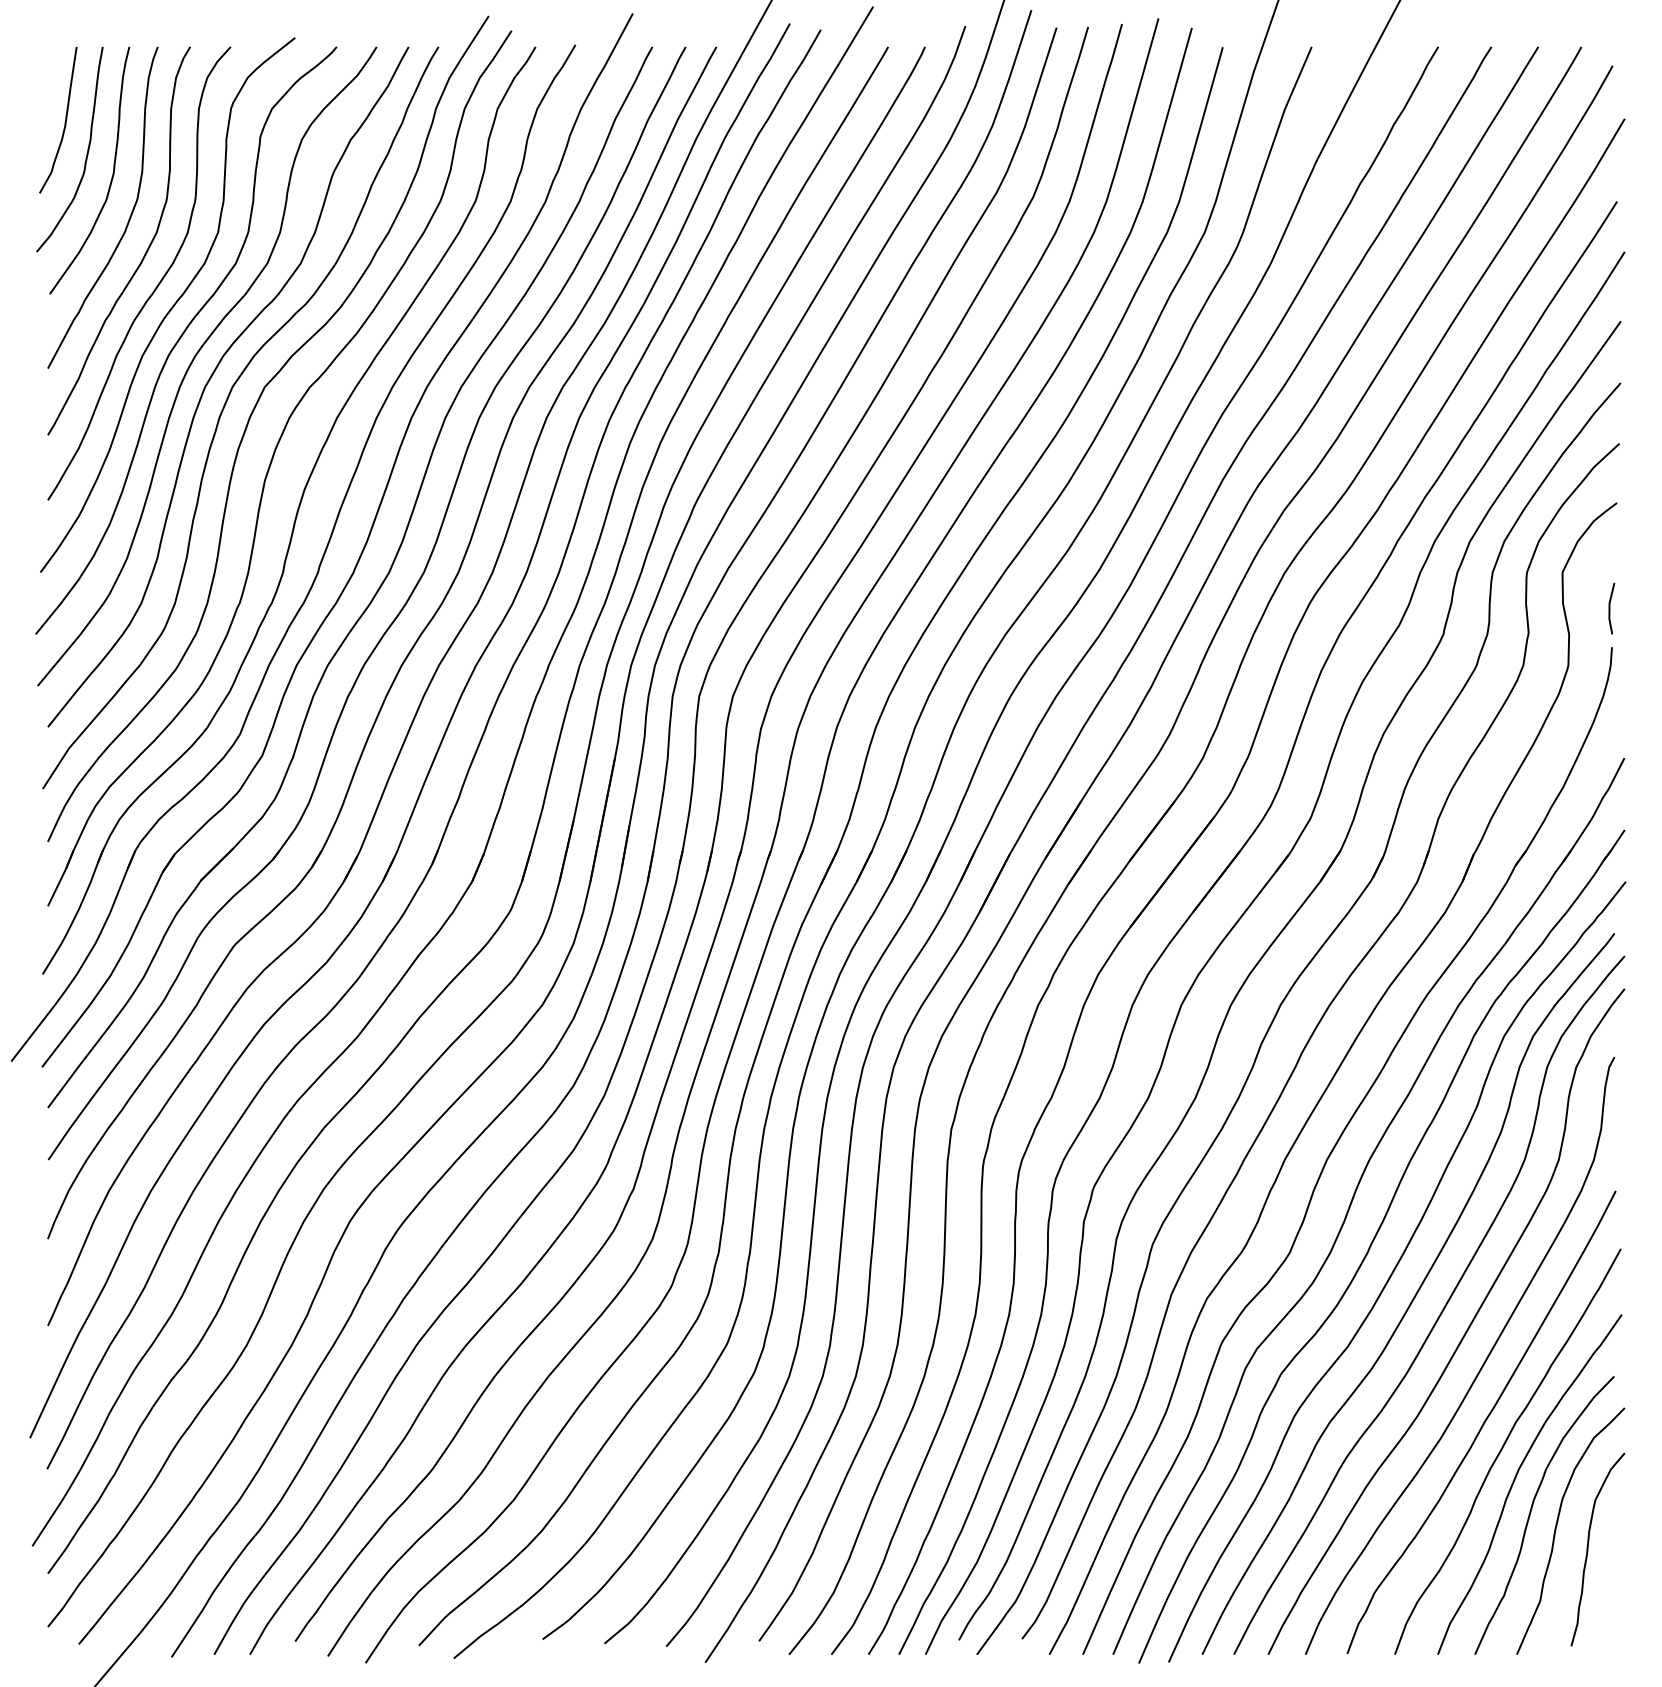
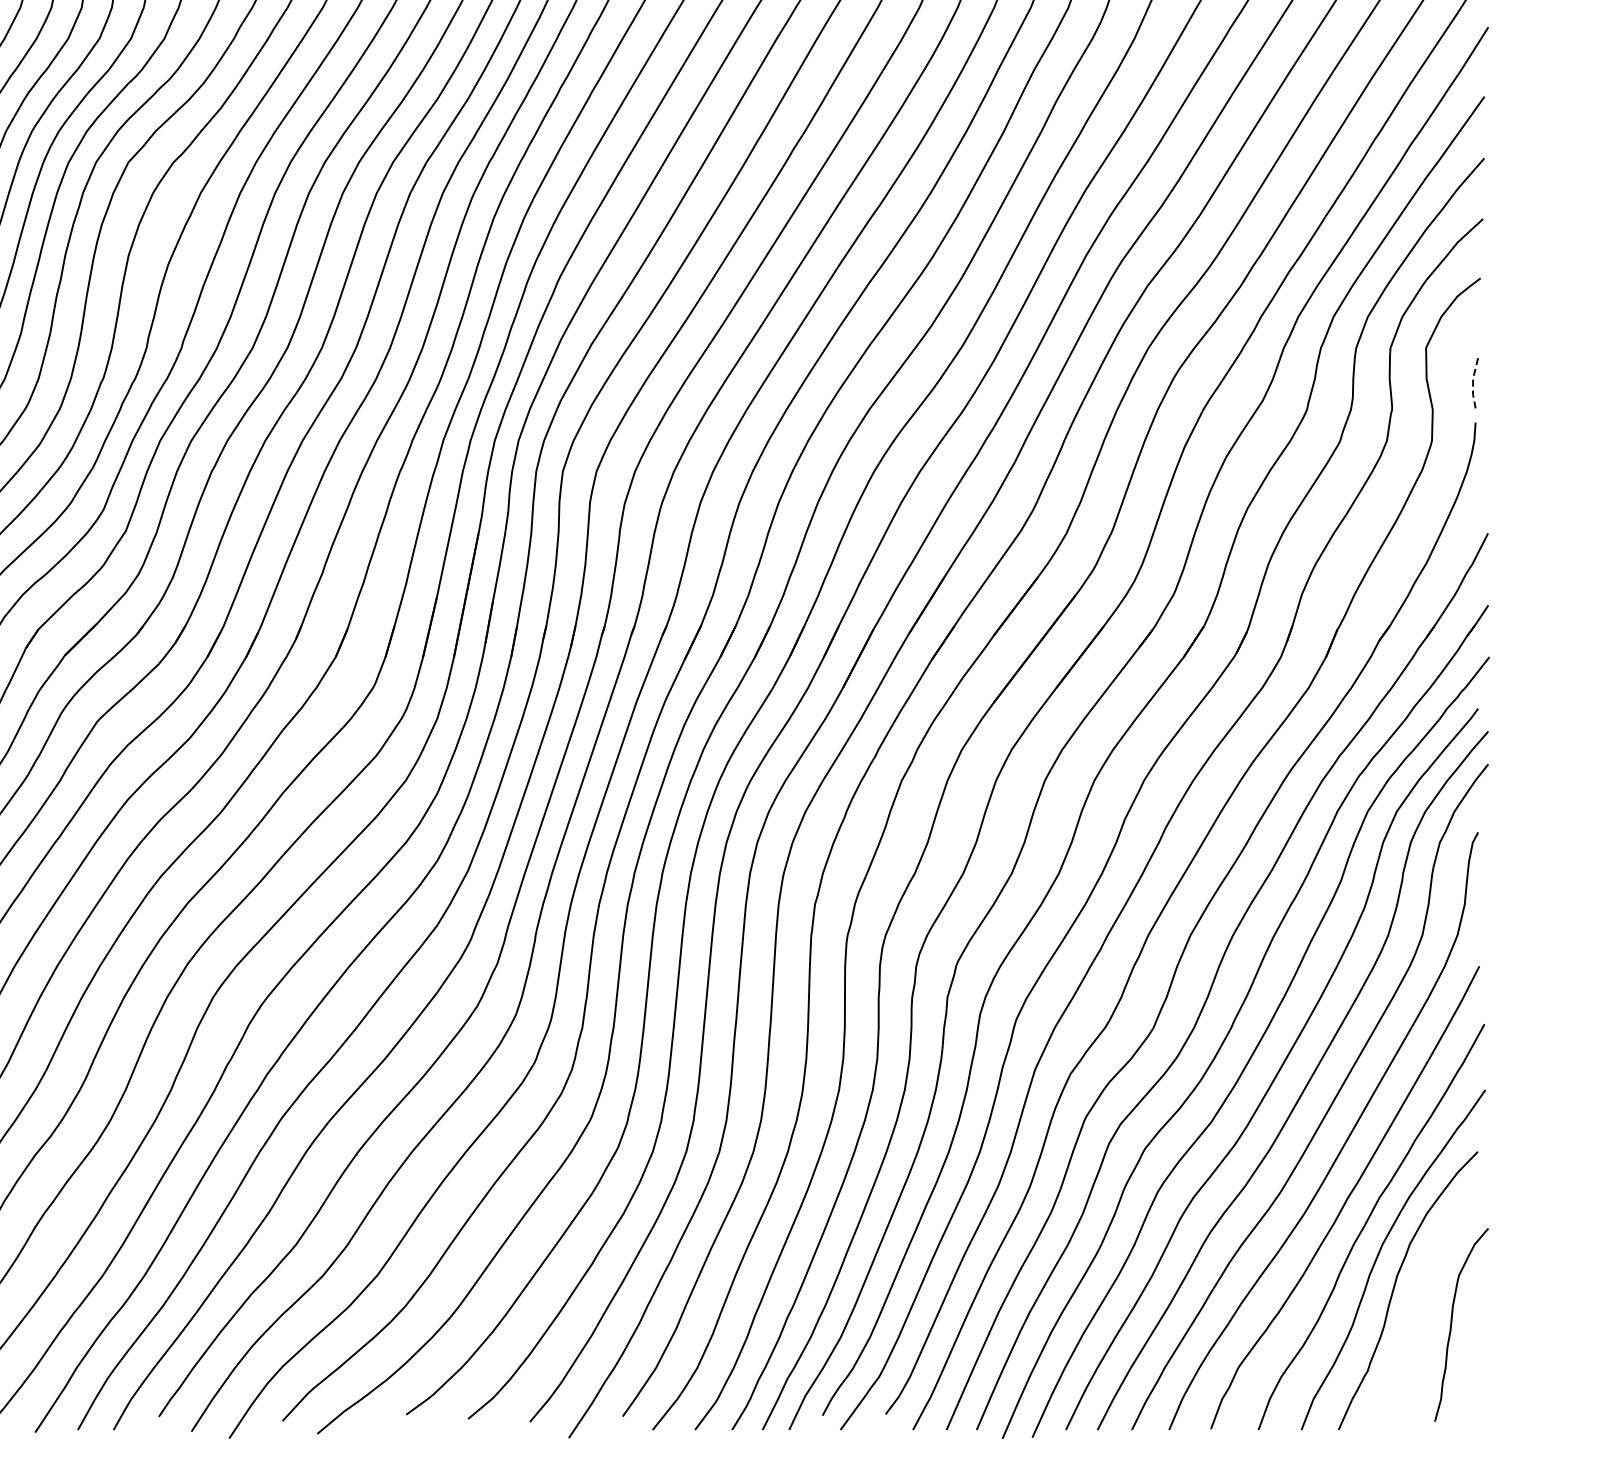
line: (1609, 608) -> (1473, 383), solid -> dashed
curve: (1557, 1526) -> (1421, 1301), removed

